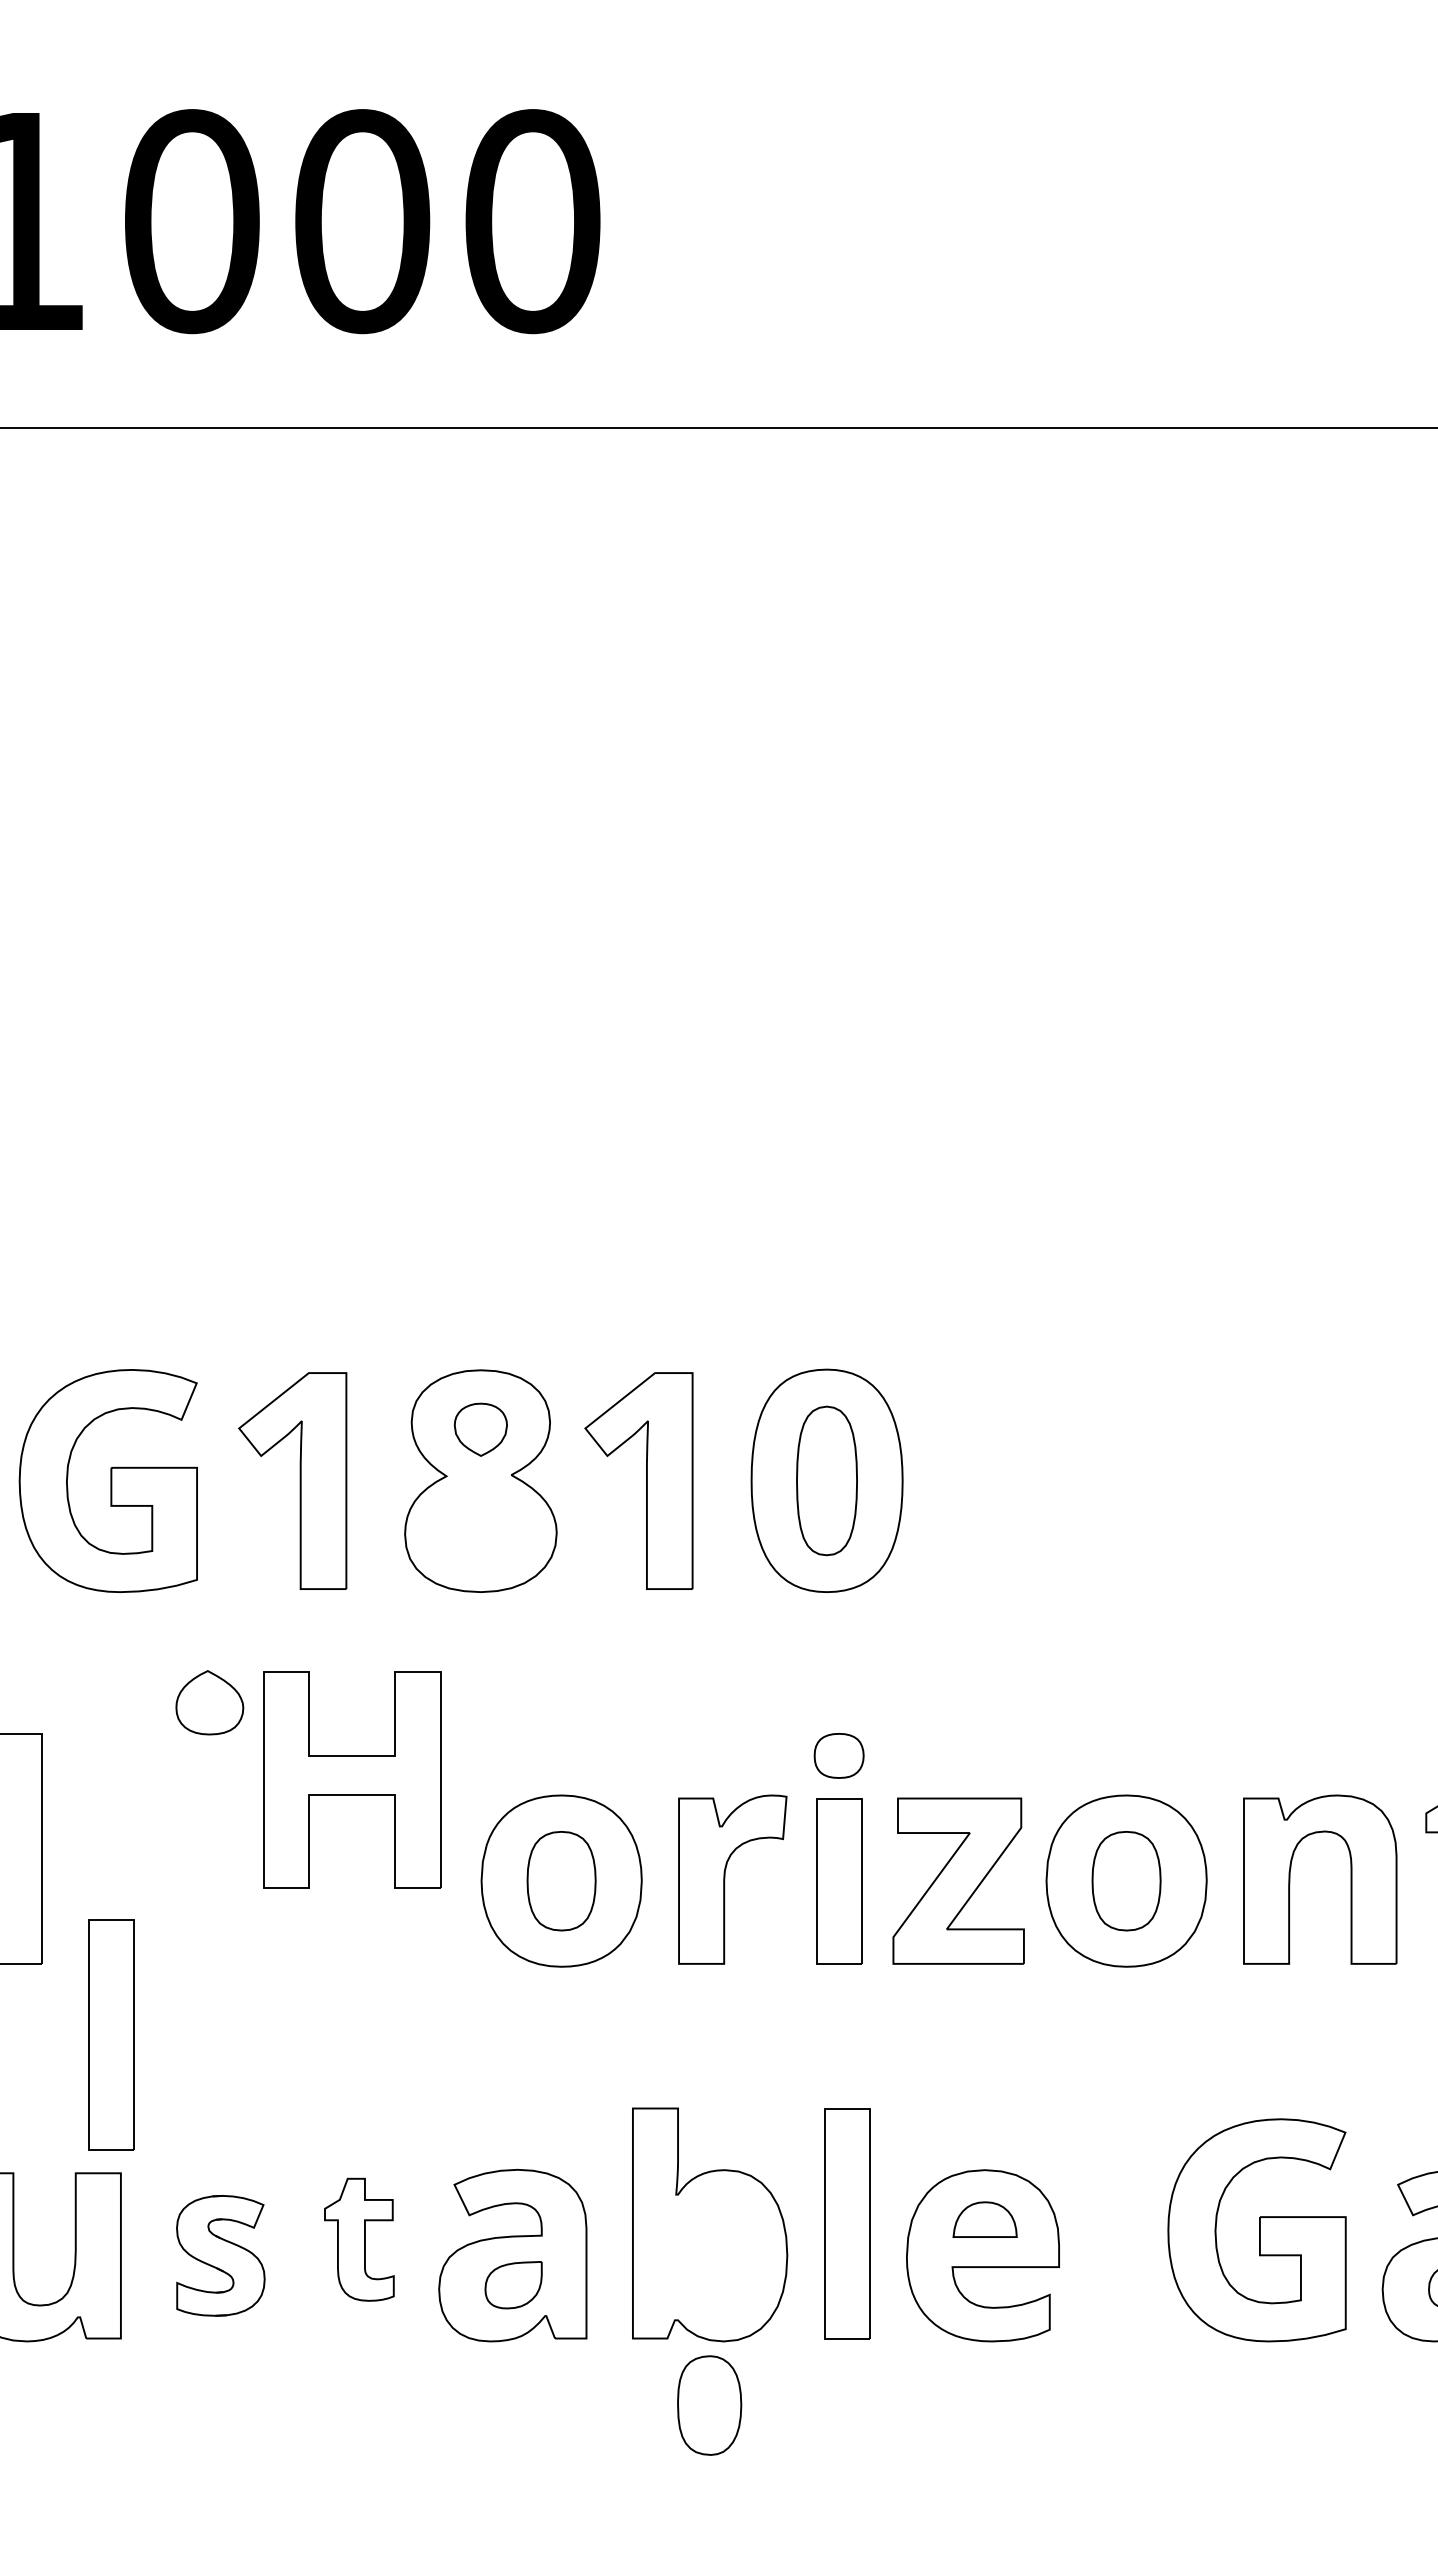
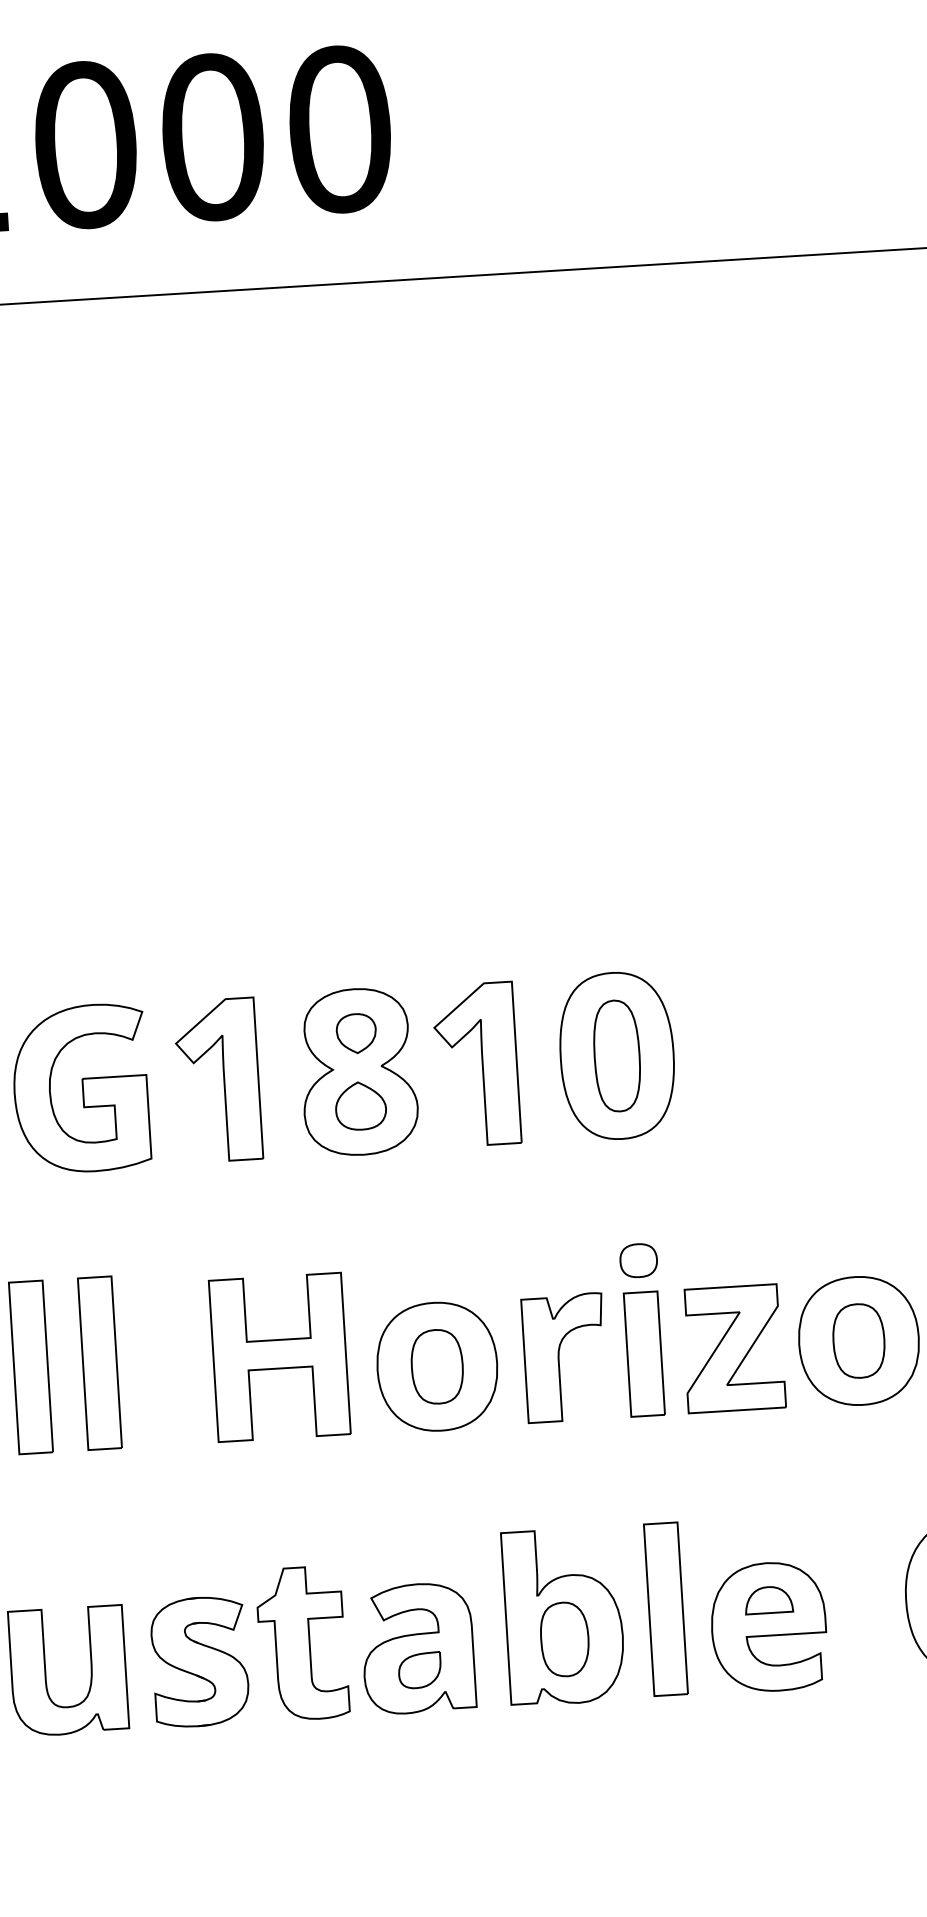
part: (209, 1702) -> (360, 1105), moved
part: (352, 1779) -> (280, 1357), moved
part: (111, 2034) -> (99, 1362), moved
part: (359, 2239) -> (302, 1643), size x1.67
part: (220, 2255) -> (199, 1661), size x1.43
part: (709, 2405) -> (564, 1639), moved

